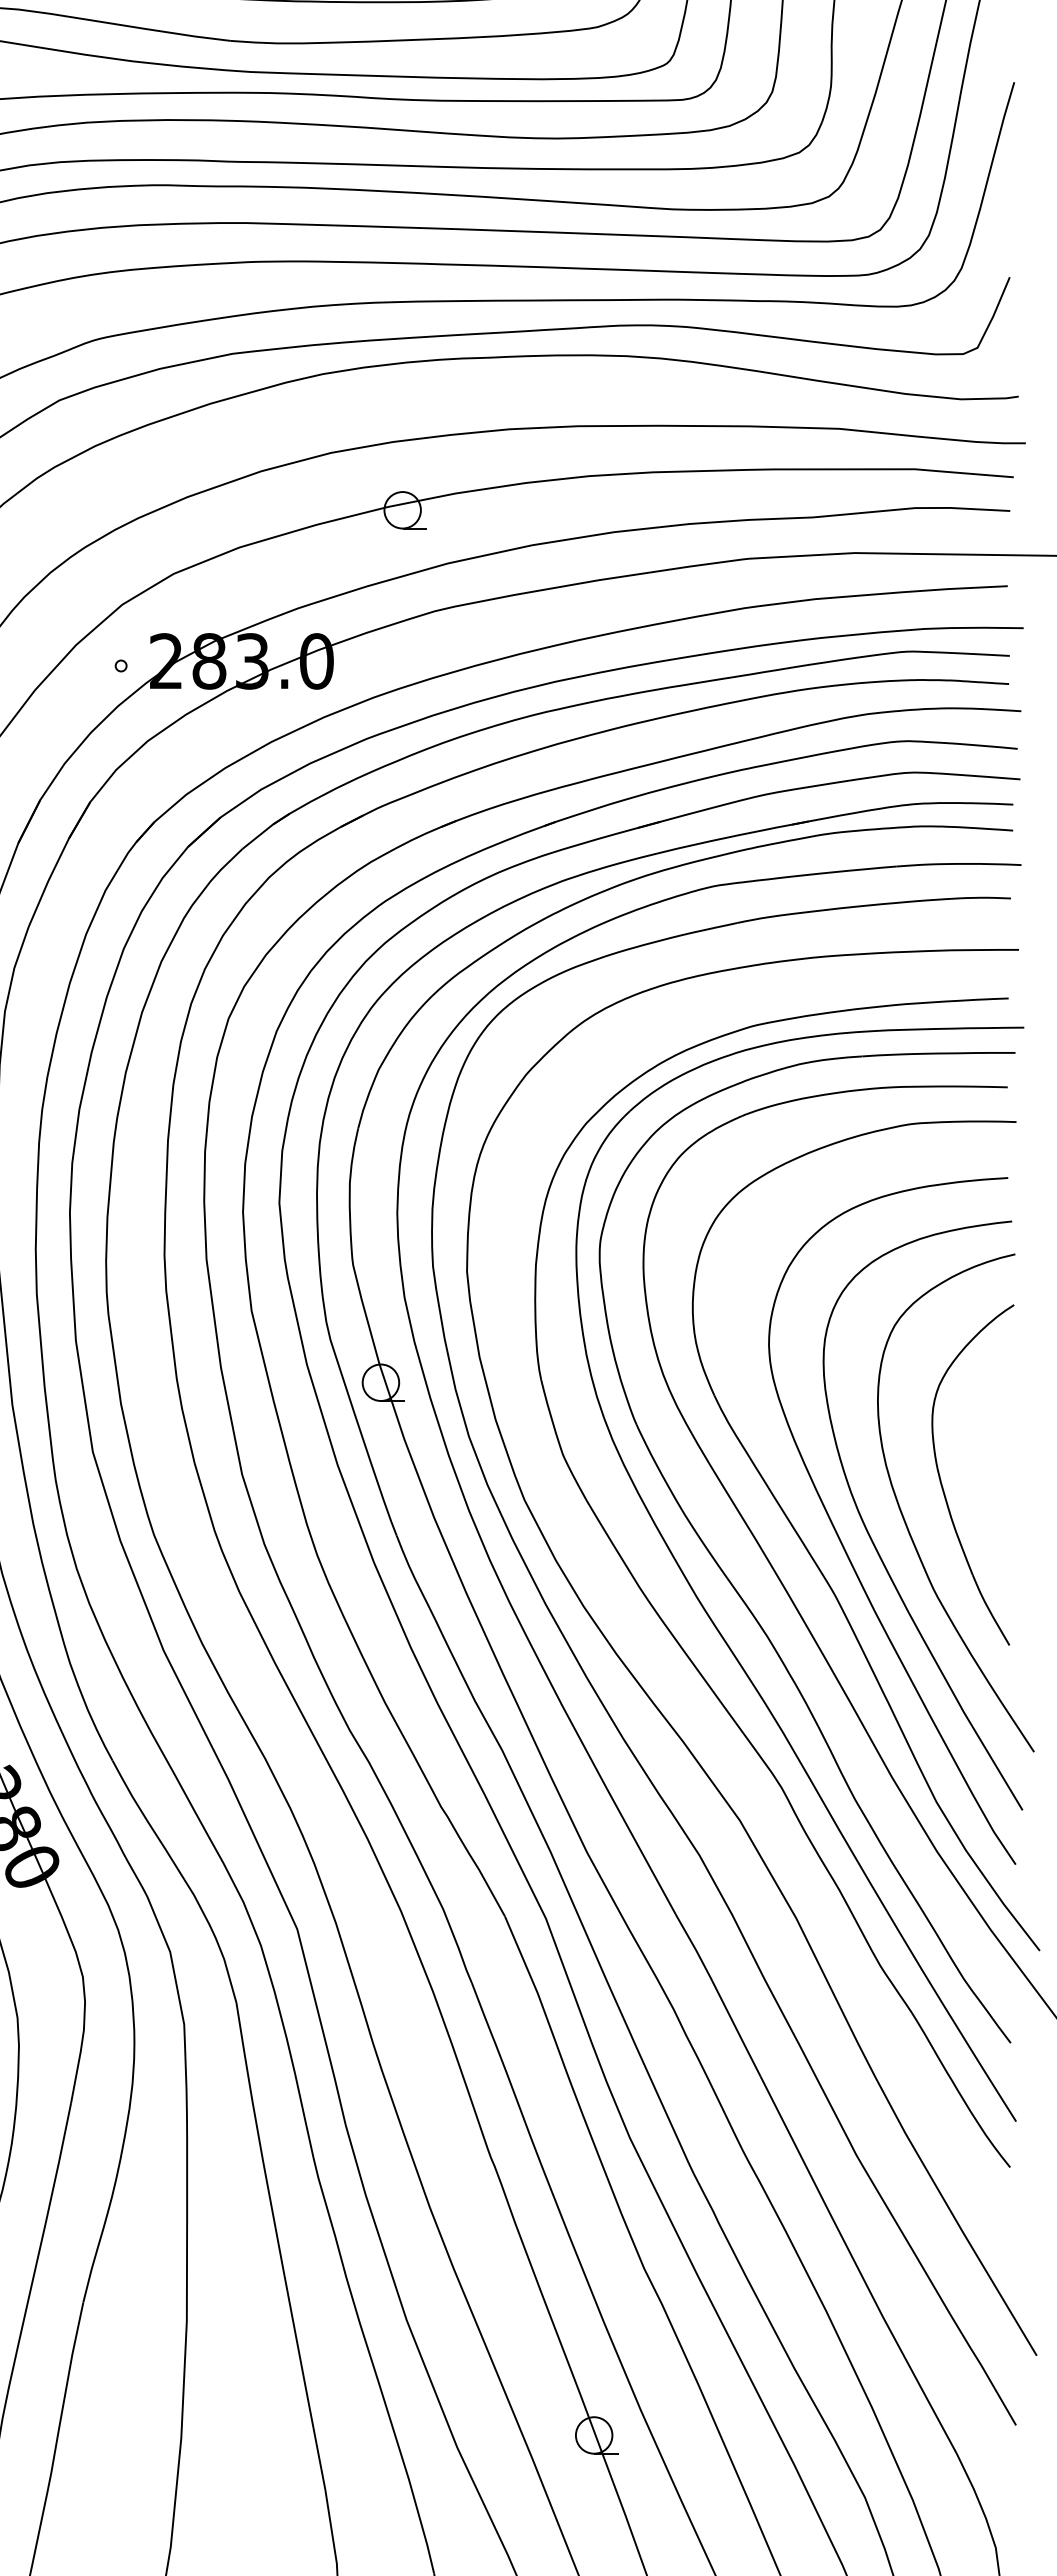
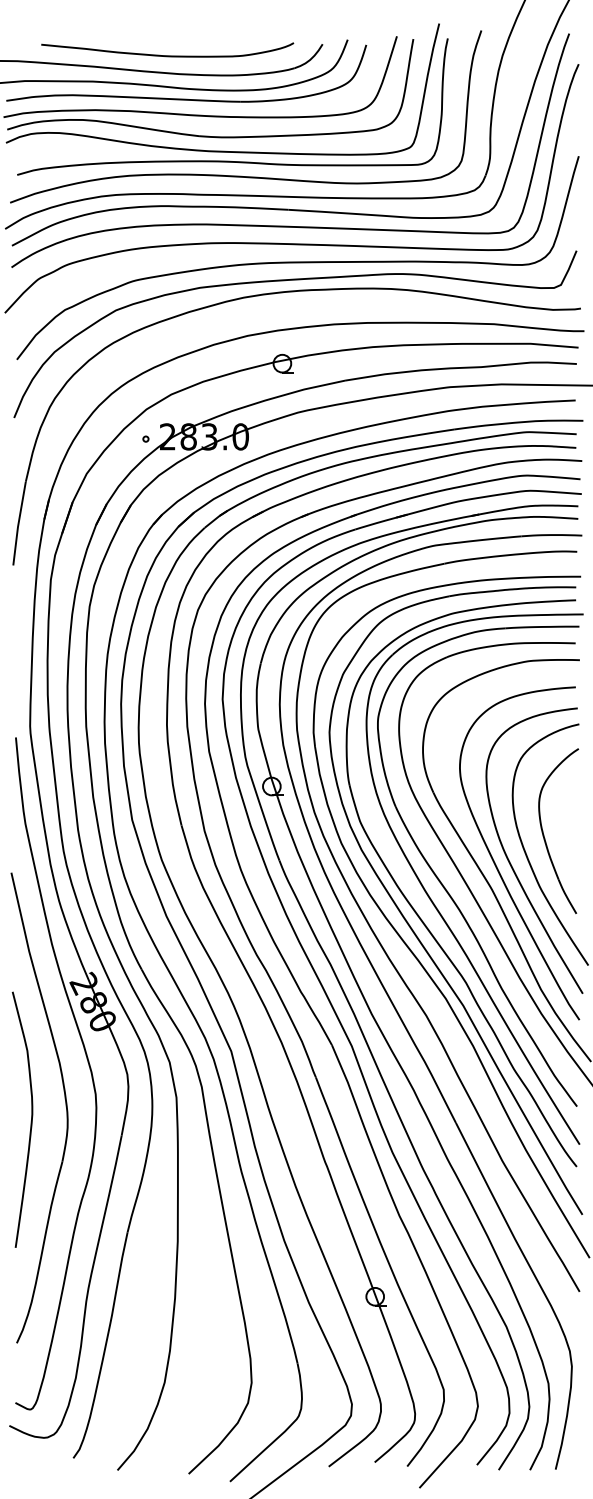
part: (671, 1675) -> (412, 928), added

